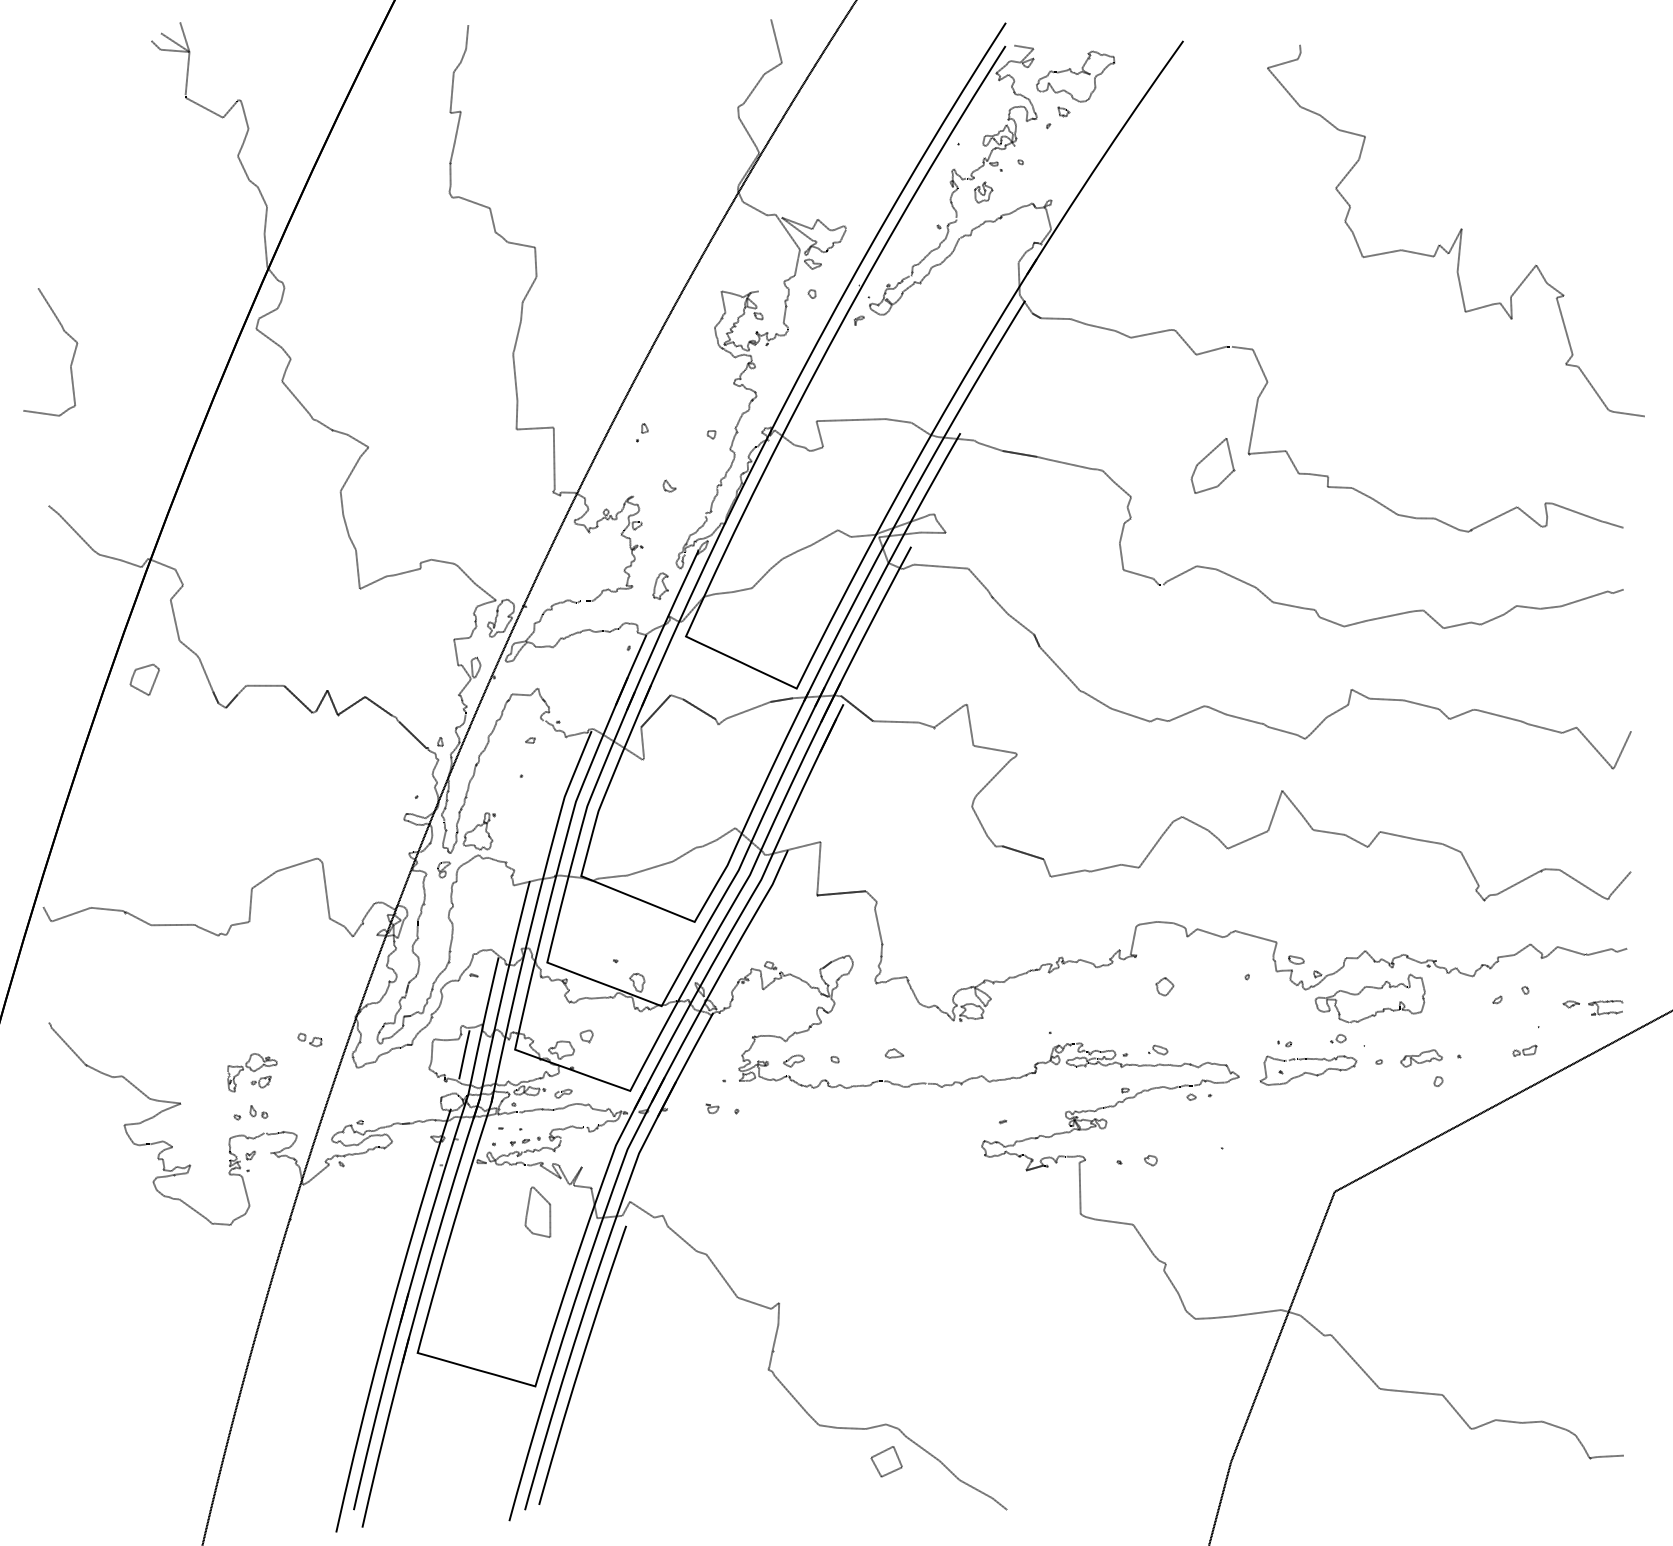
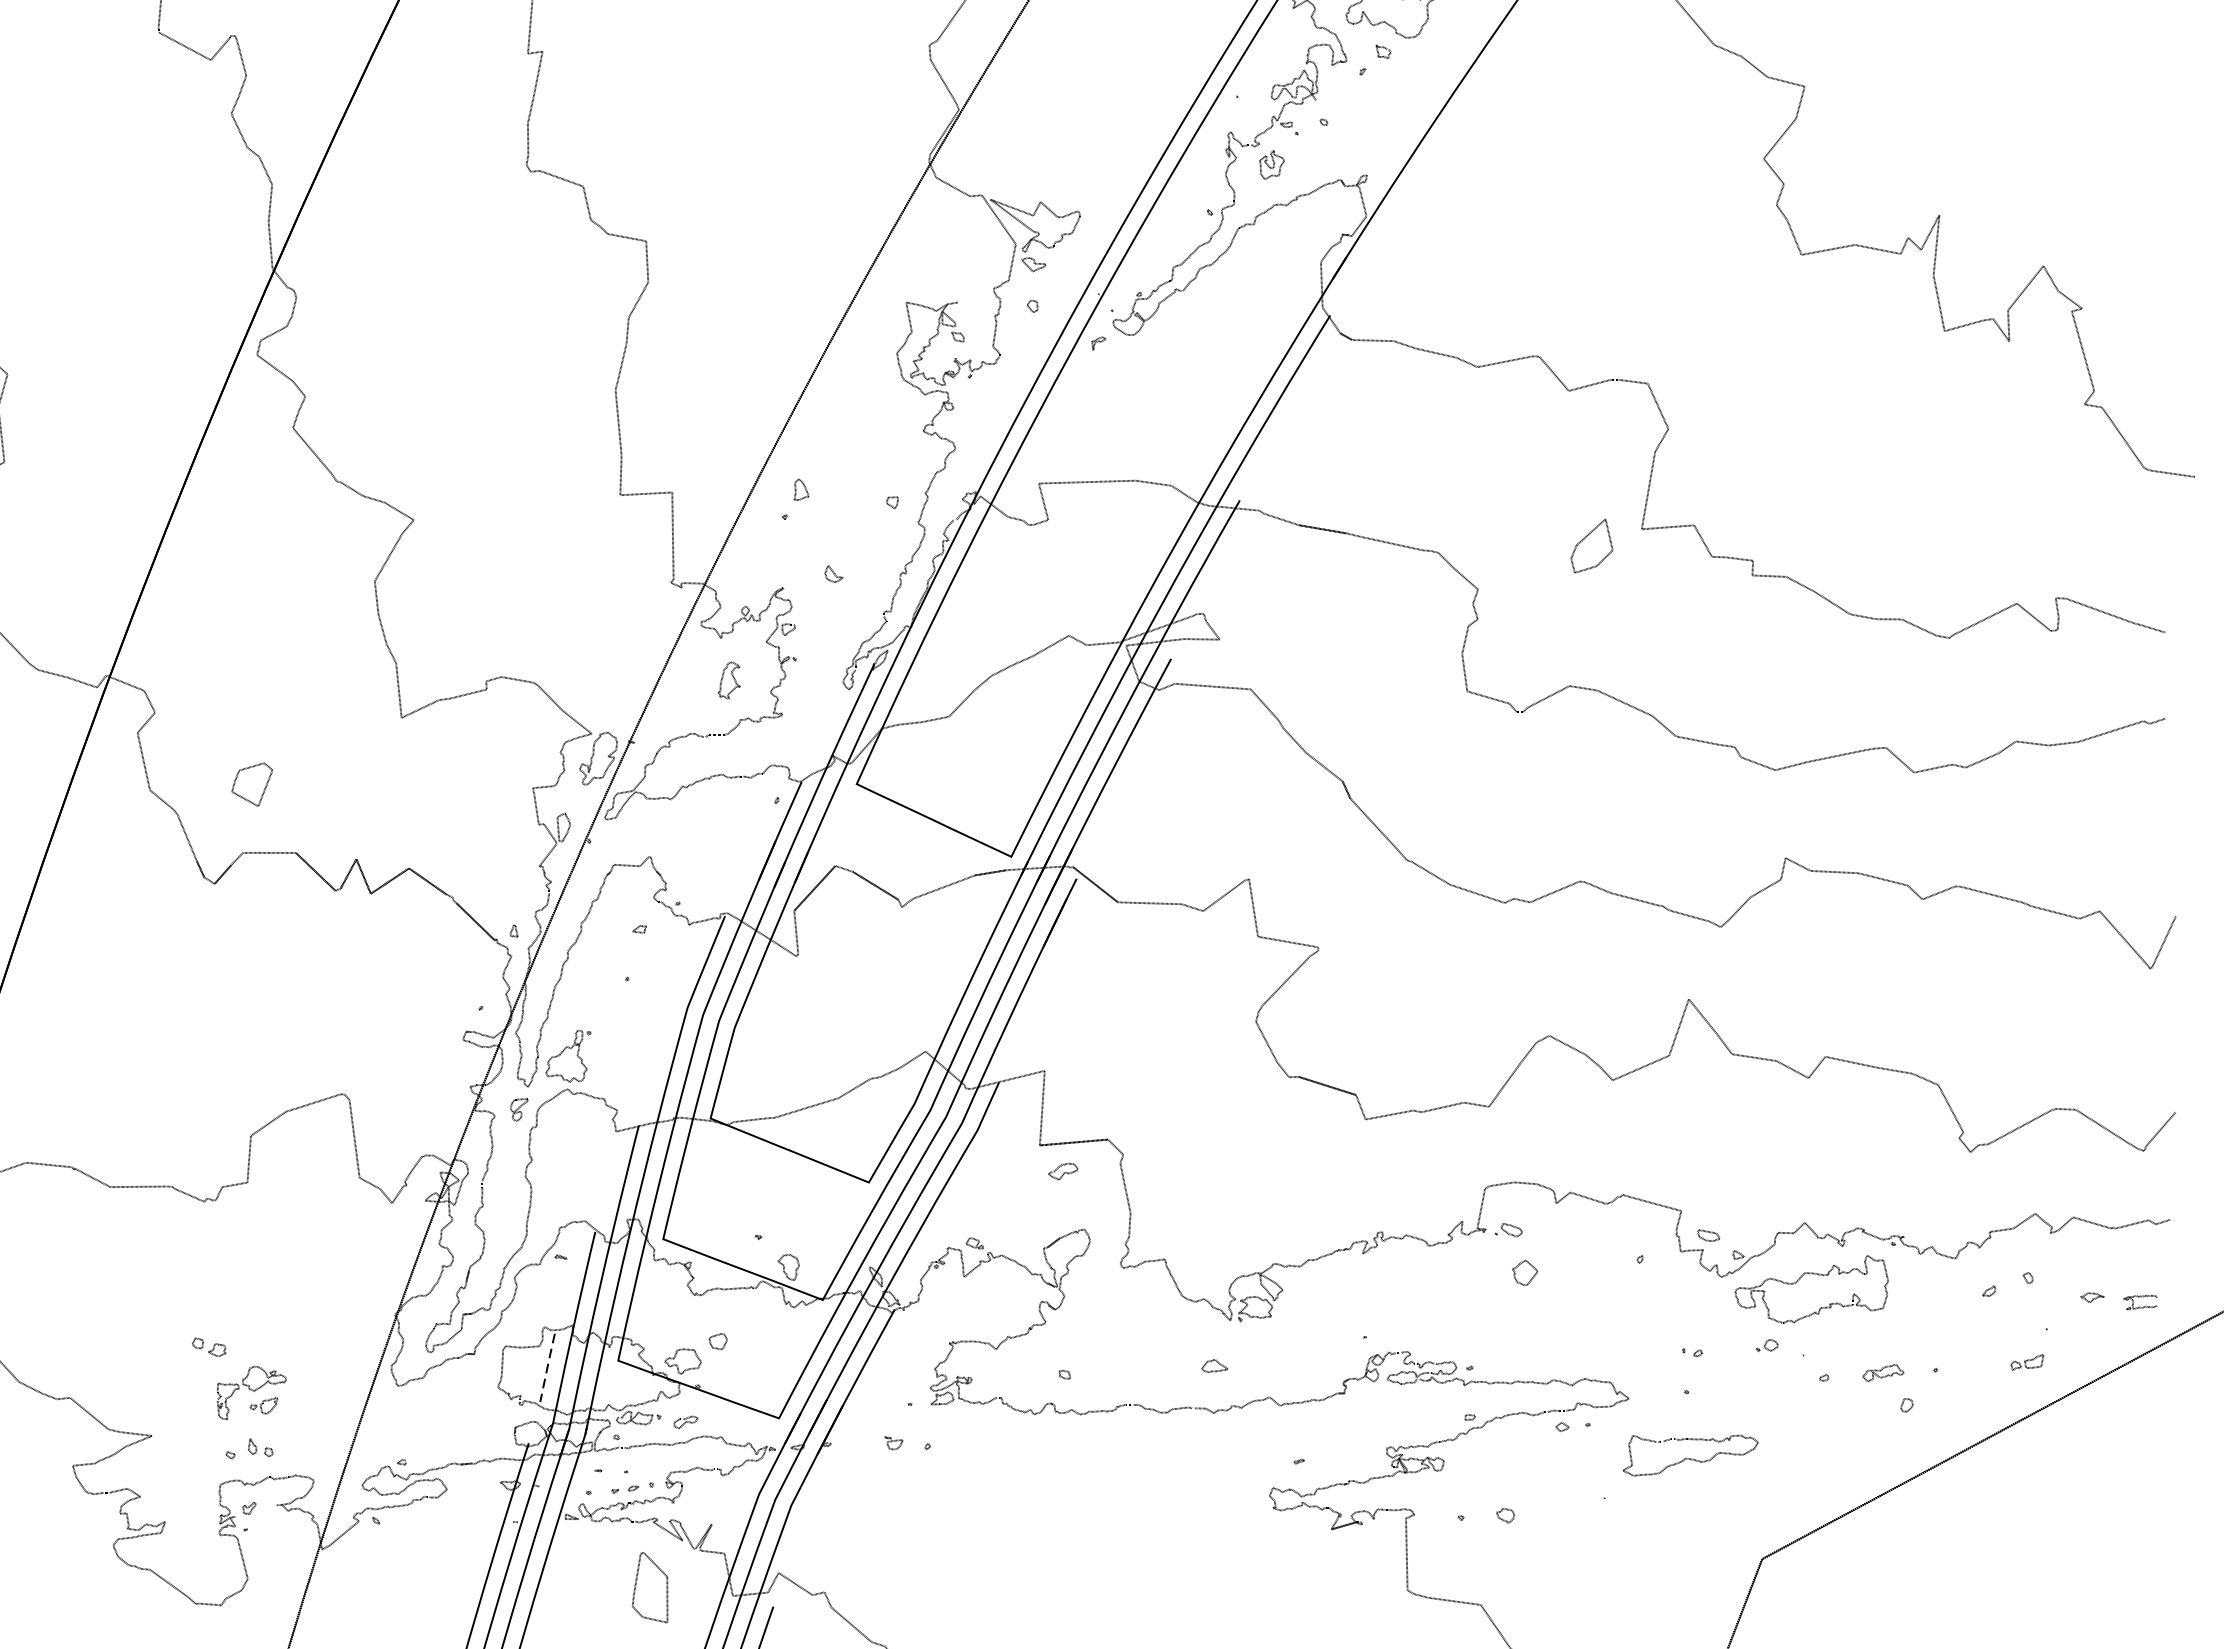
part: (642, 432) -> (796, 499), size x1.6
part: (1212, 465) -> (1591, 545), size x0.7
part: (660, 585) -> (729, 679), moved
part: (144, 679) -> (251, 784), moved
part: (1605, 1007) -> (2140, 1301), size x0.7
part: (309, 1039) -> (208, 1346), moved
part: (1158, 1049) -> (1509, 1229), moved
part: (894, 1053) -> (1214, 1366), moved
line: (464, 1054) -> (547, 1367), solid -> dashed
part: (1421, 1058) -> (1883, 1373), size x0.7
part: (793, 1060) -> (1062, 1170), moved
part: (1308, 1070) -> (1690, 1455), moved

